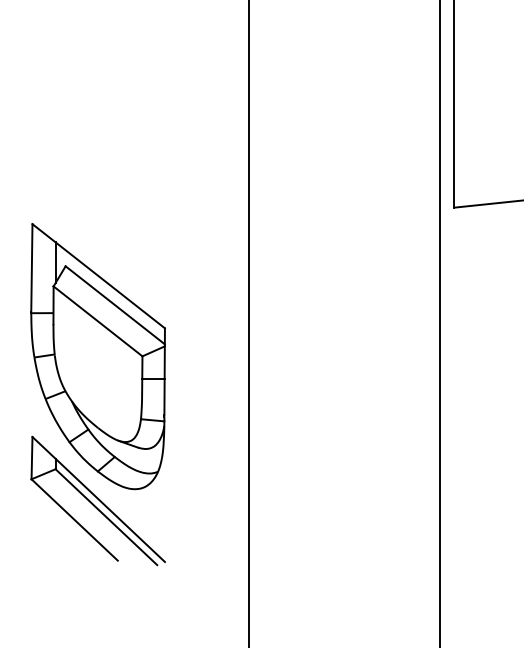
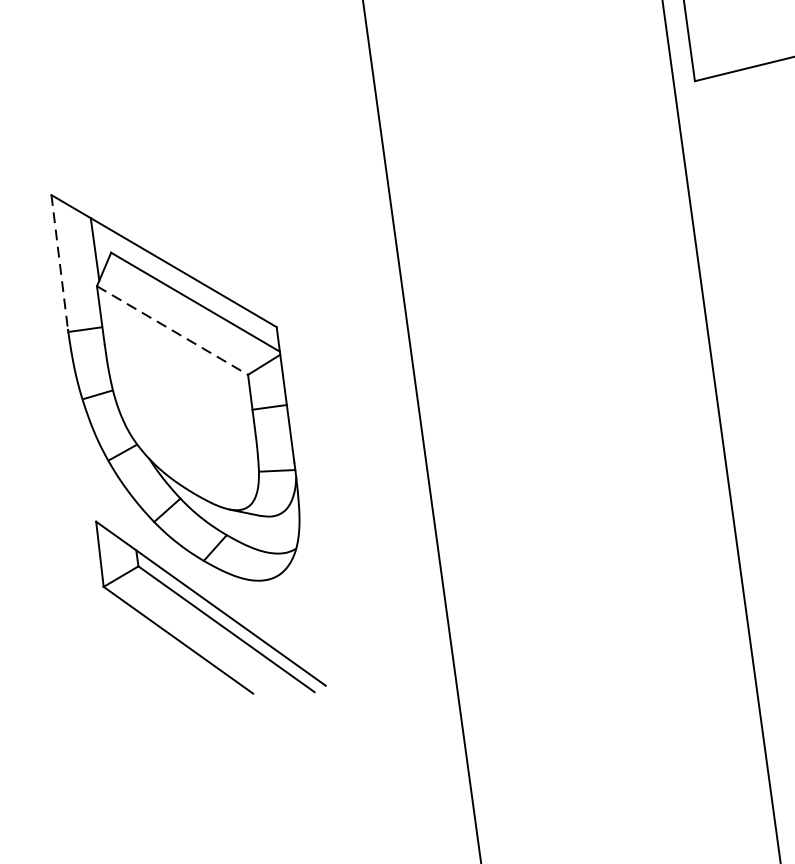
line: (31, 268) -> (59, 263), solid -> dashed
line: (98, 321) -> (173, 330), solid -> dashed

